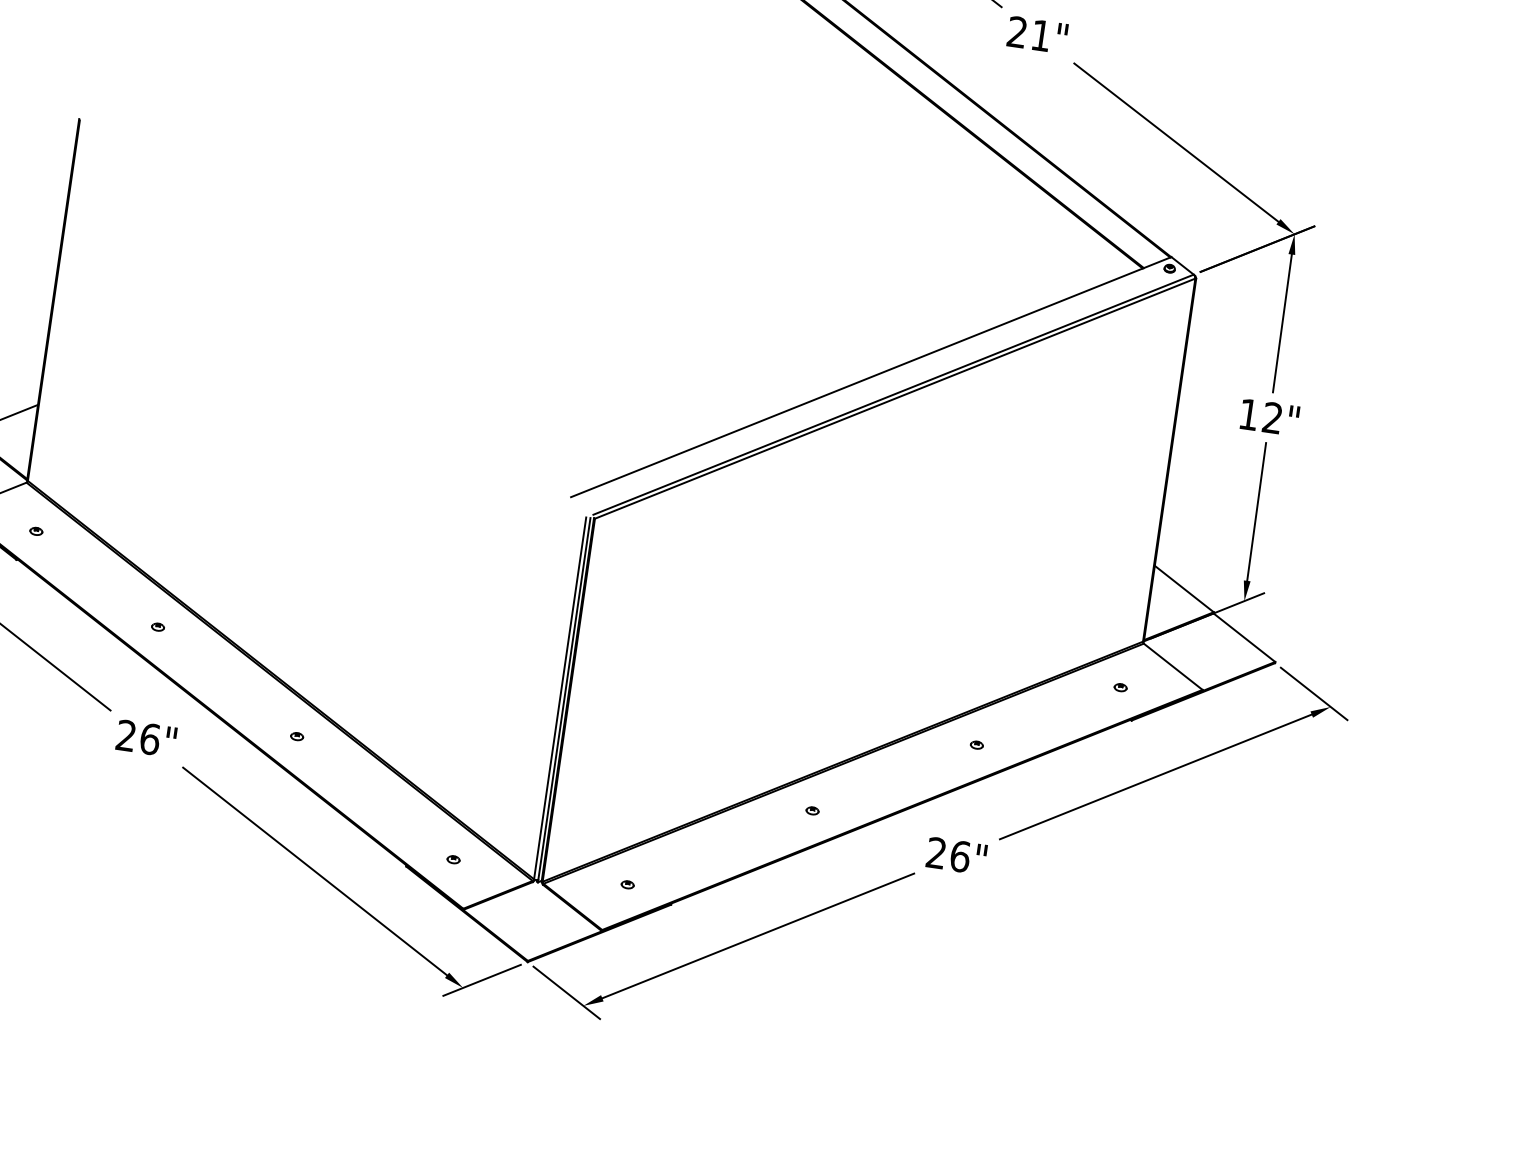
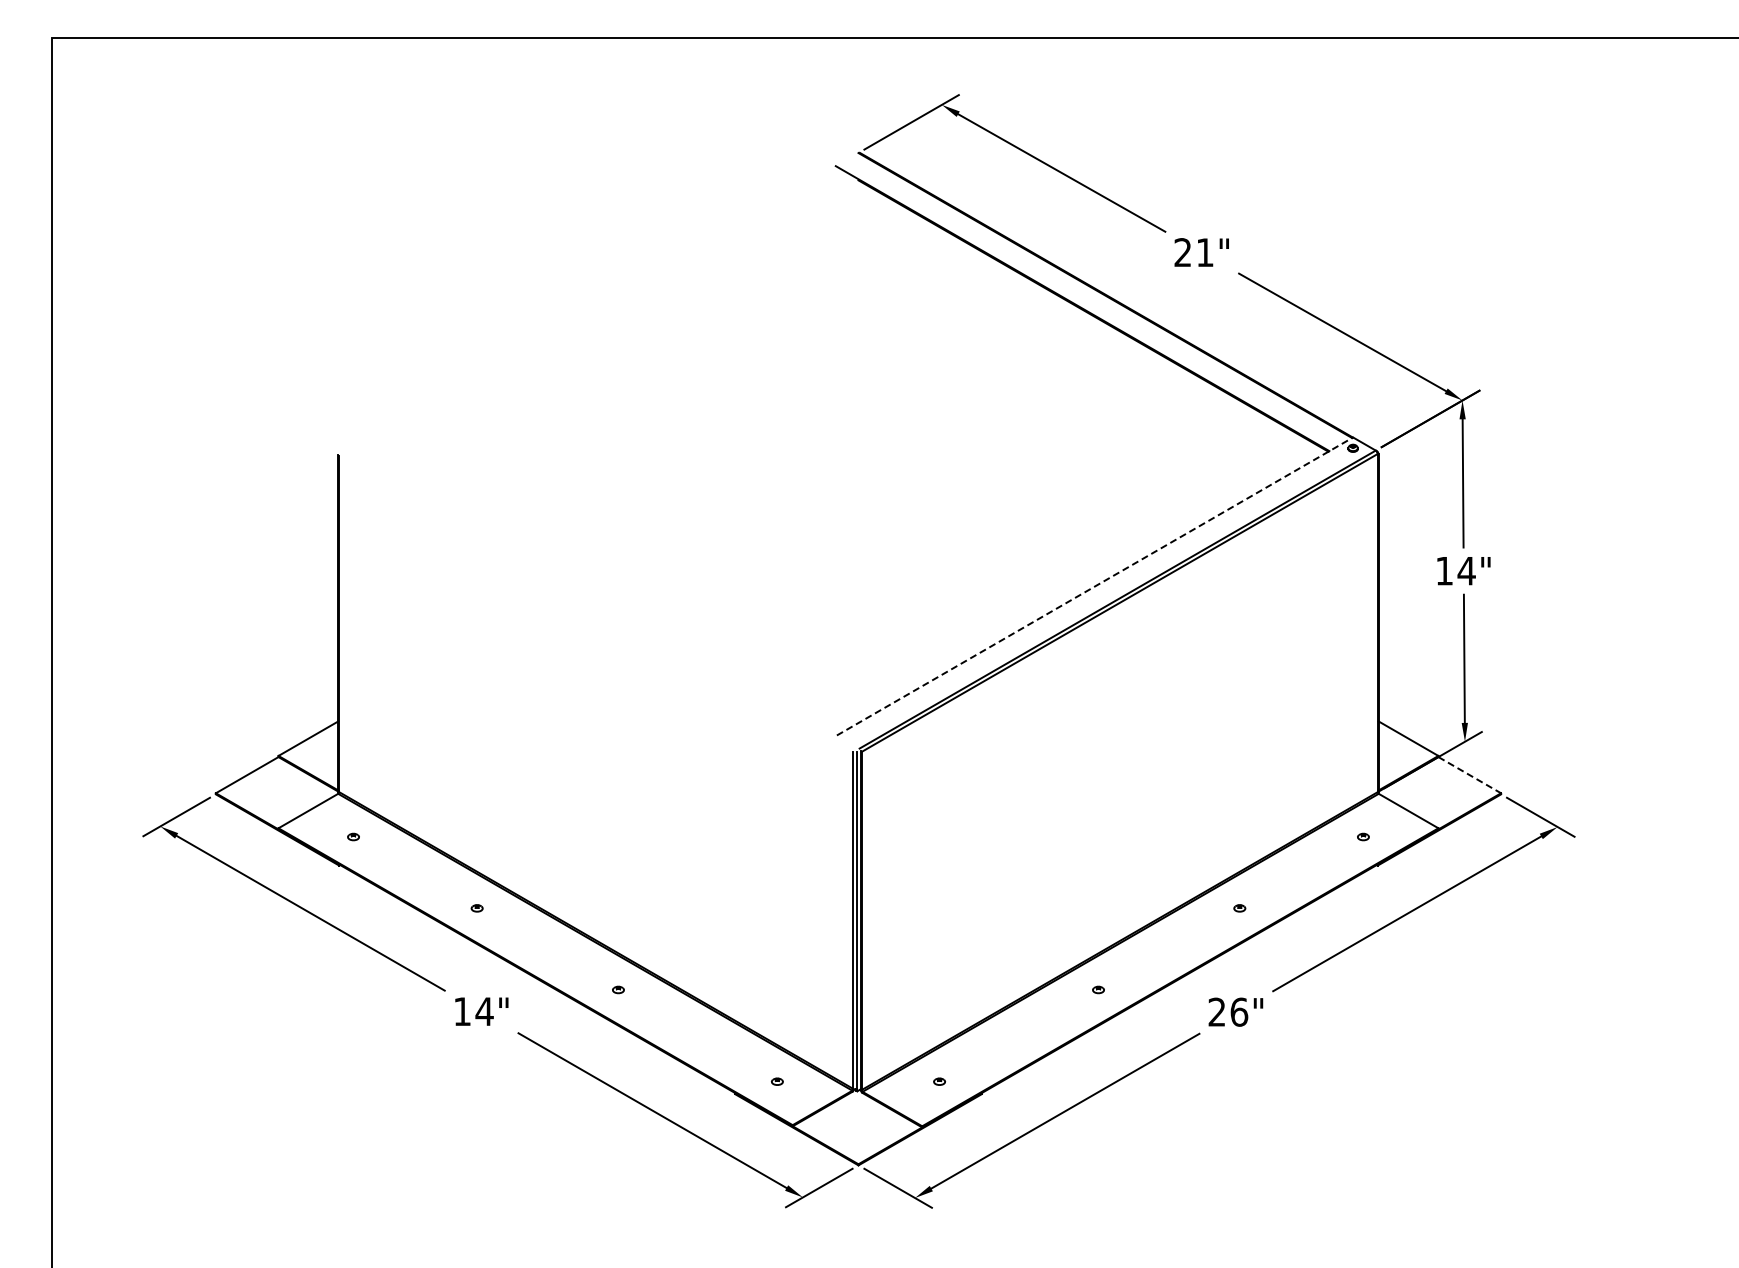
line: (871, 377) -> (1095, 586), solid -> dashed
text: (1272, 417) -> (1466, 570), 12" -> 14"
line: (1245, 638) -> (1470, 775), solid -> dashed
text: (138, 737) -> (473, 1011), 26" -> 14"

